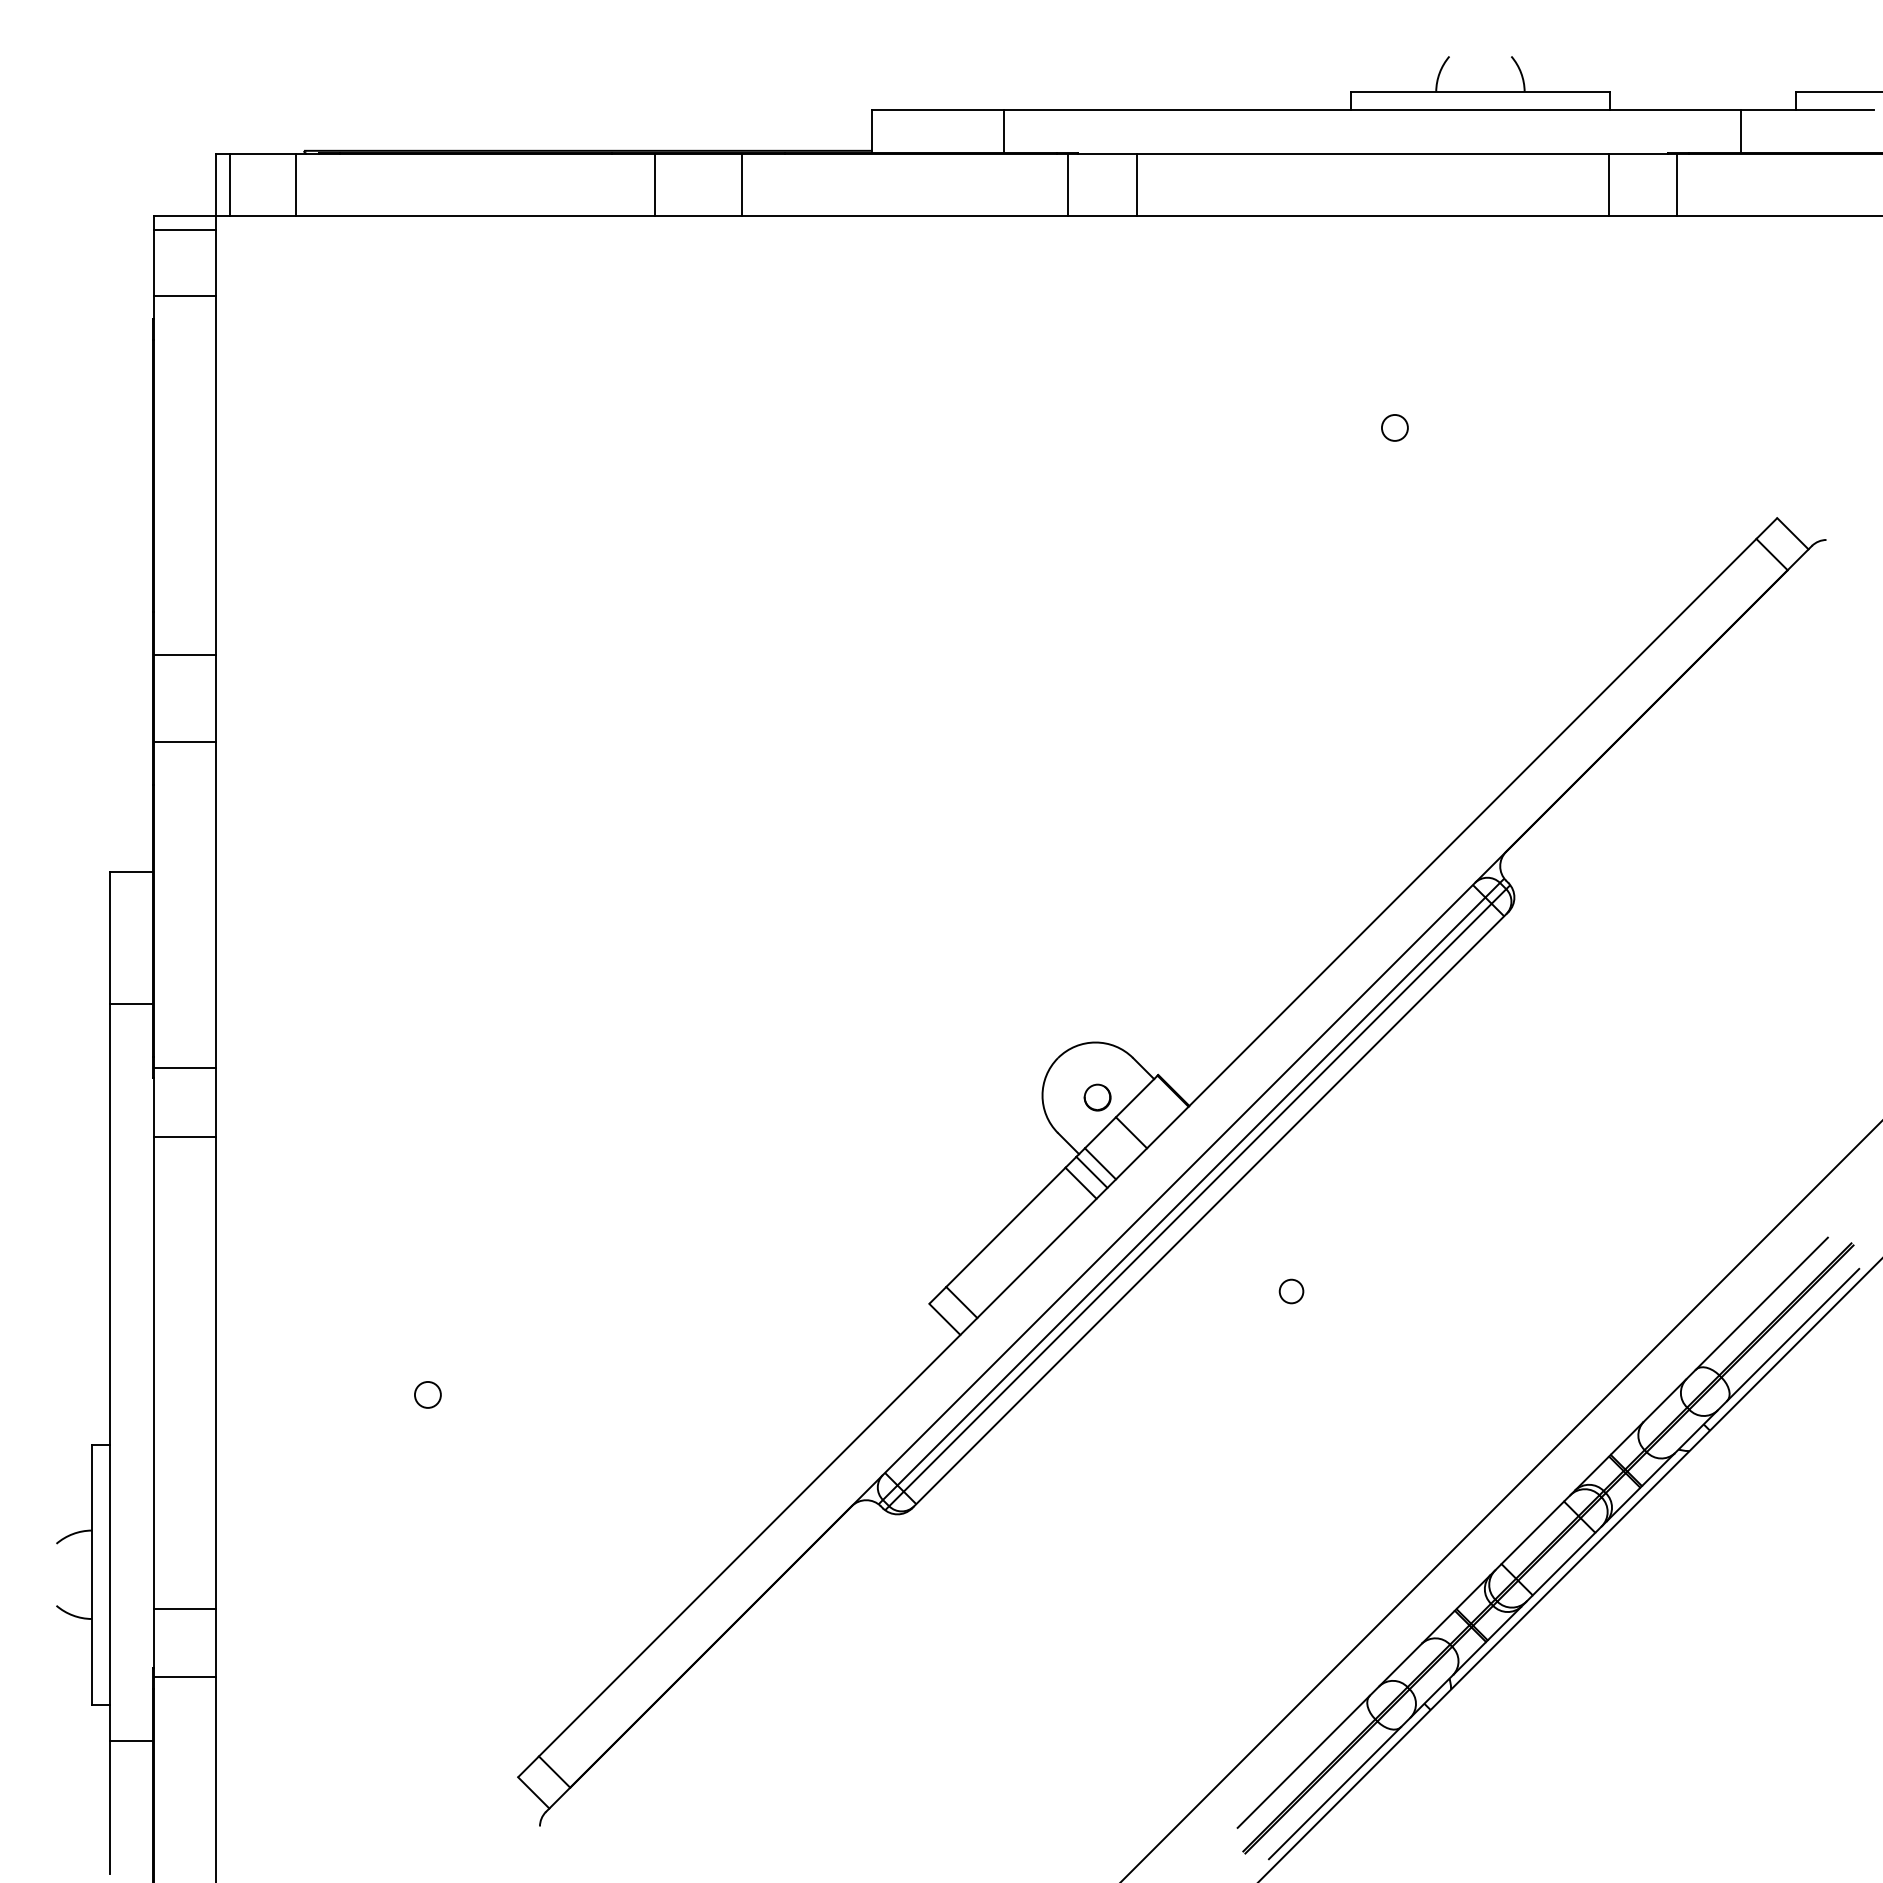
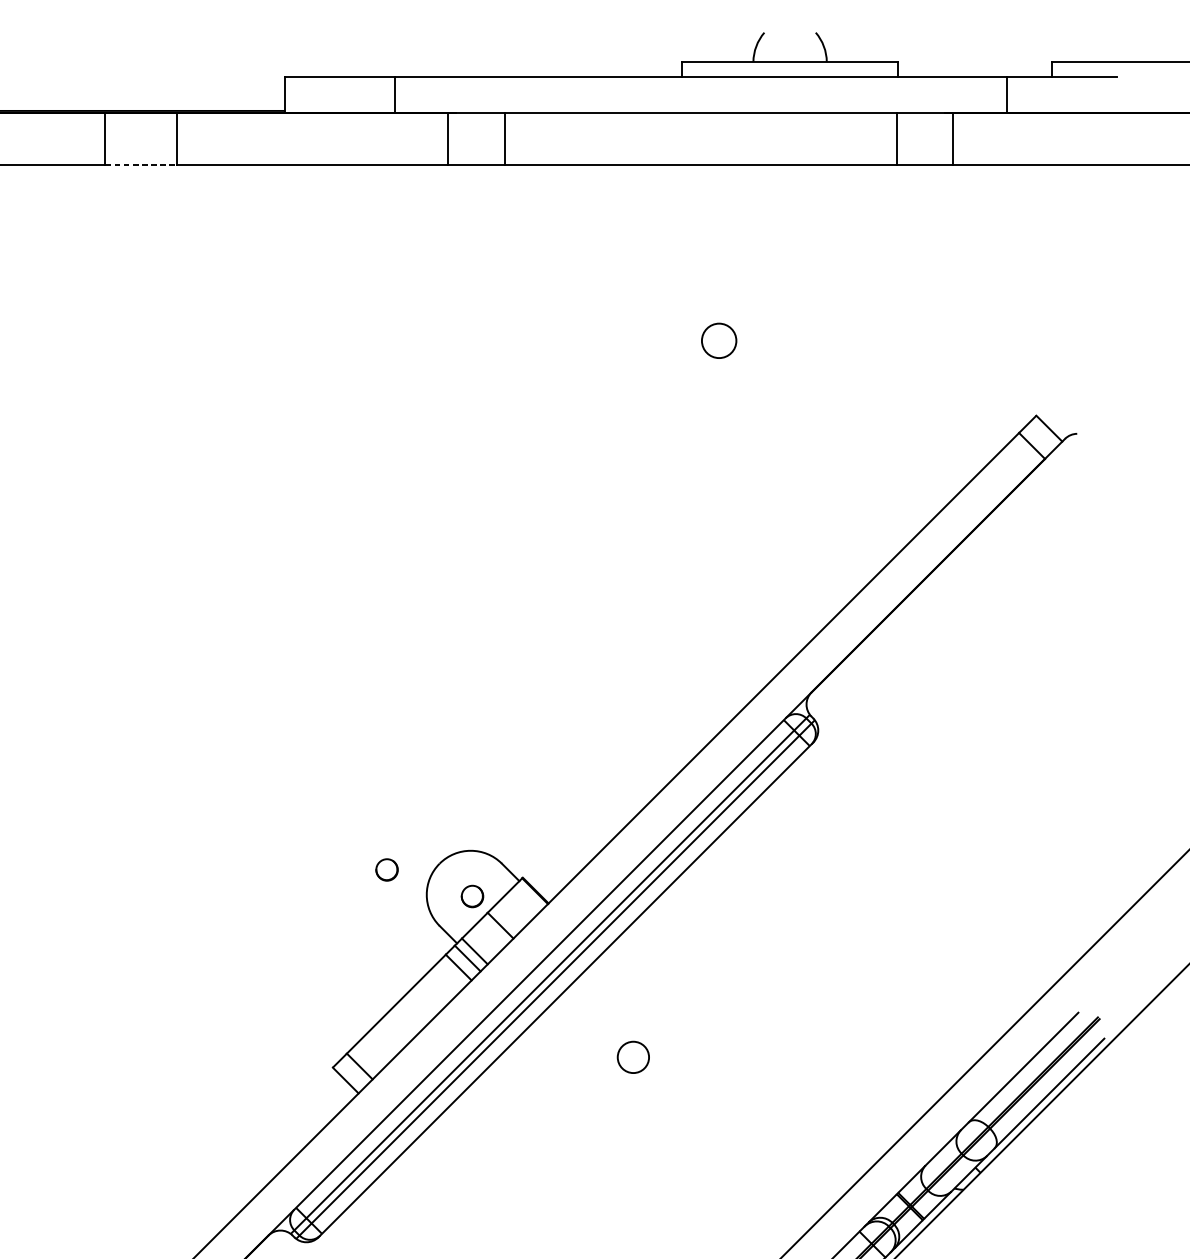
line: (698, 215) -> (141, 164), solid -> dashed
circle: (1394, 427) -> (718, 340), size x1.6
part: (994, 1065) -> (386, 869), added
circle: (1291, 1291) -> (633, 1057), size x1.6

